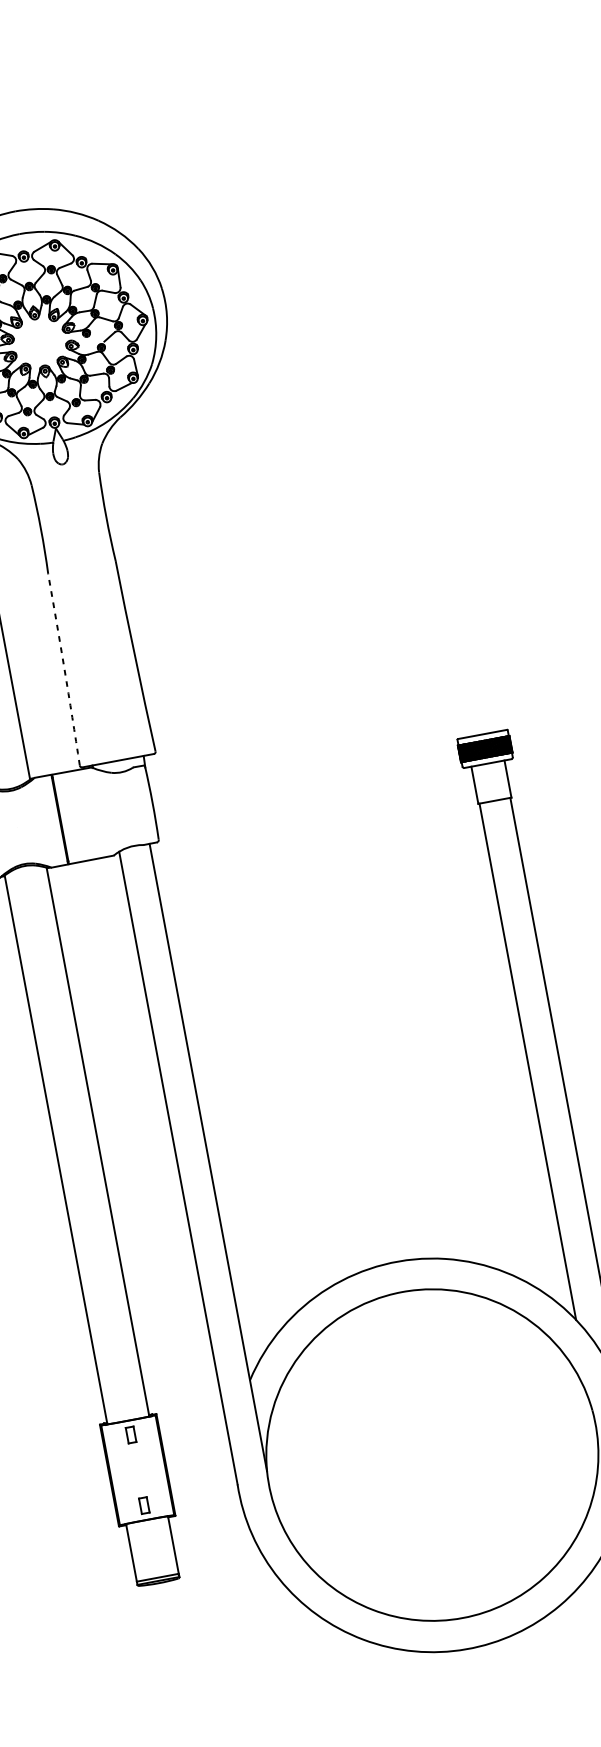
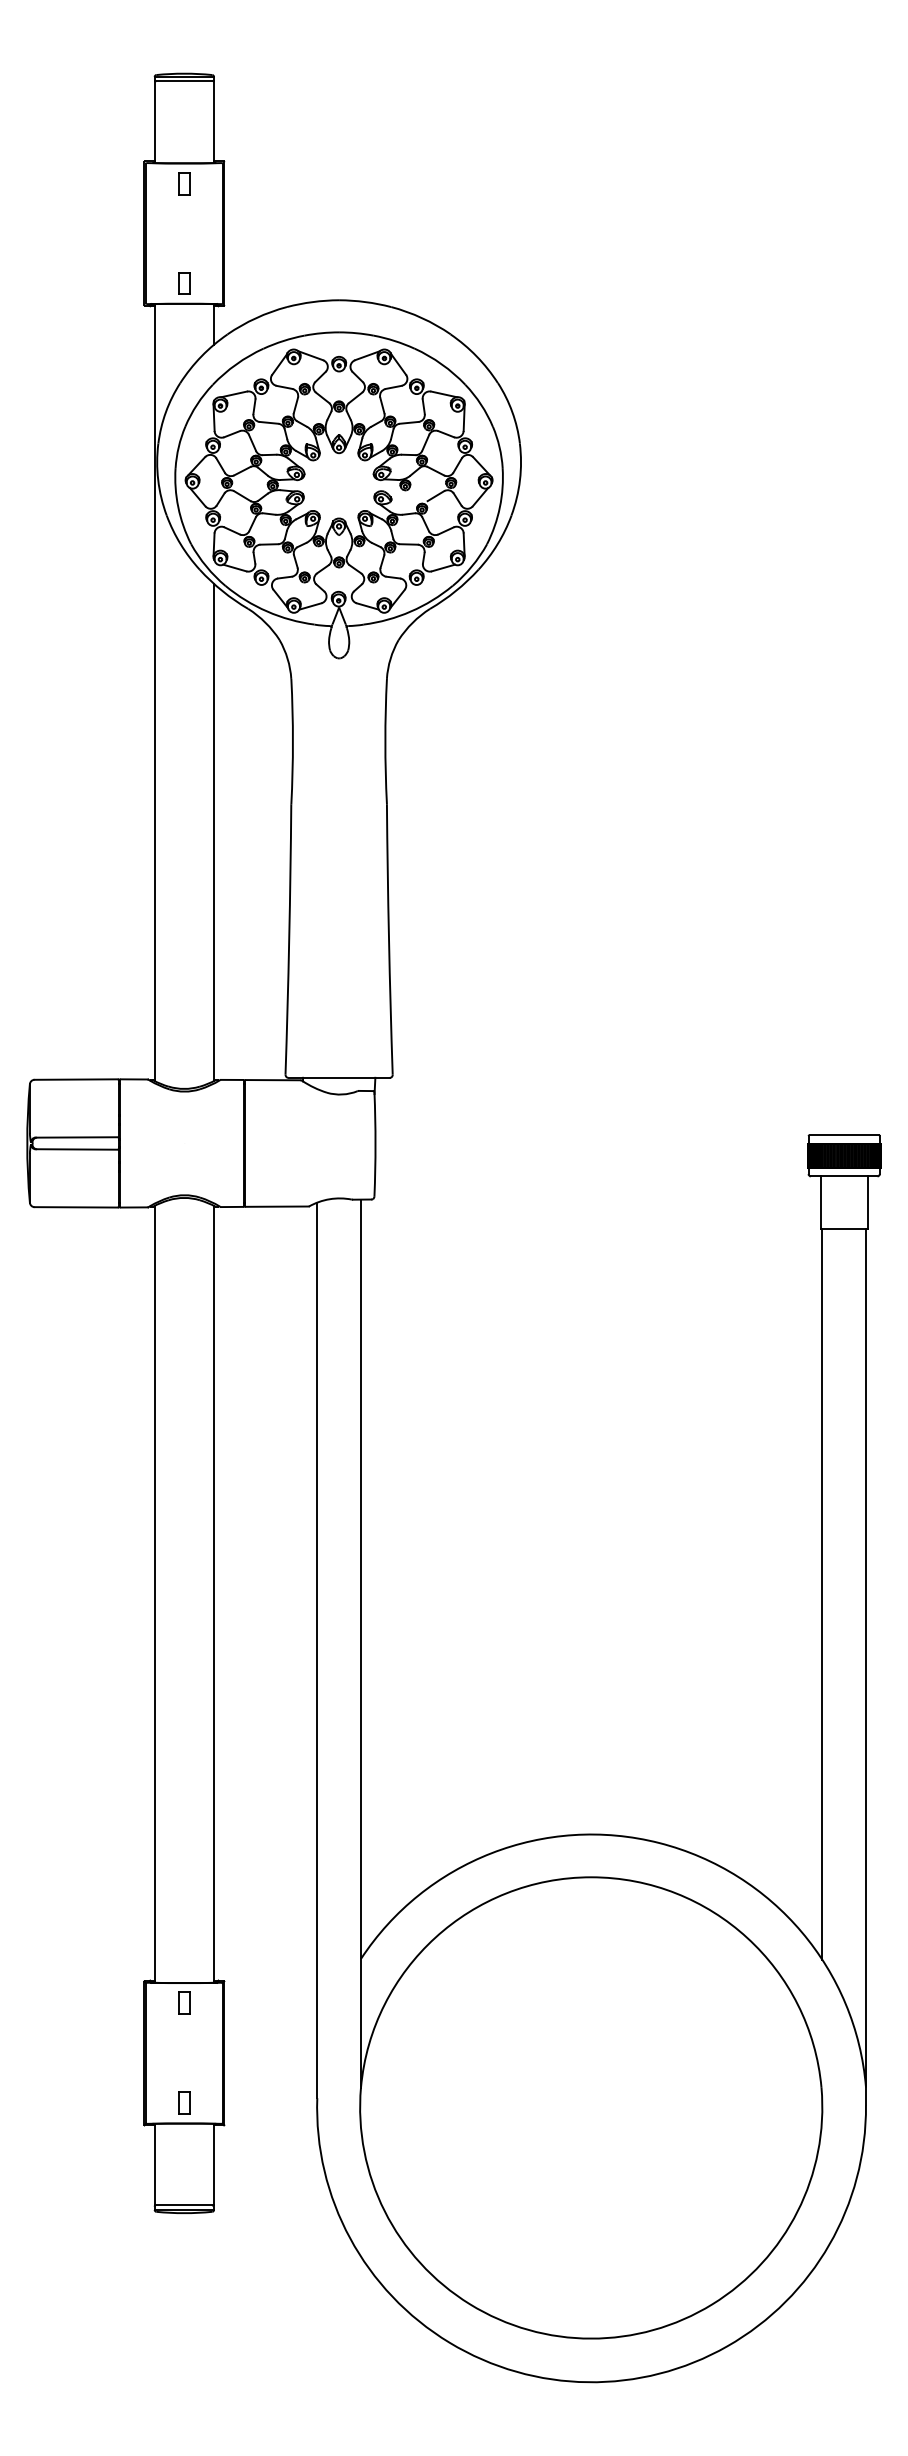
arc: (64, 669) -> (289, 939), dashed -> solid

